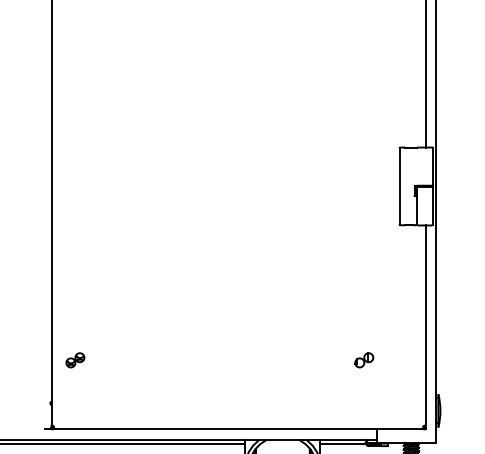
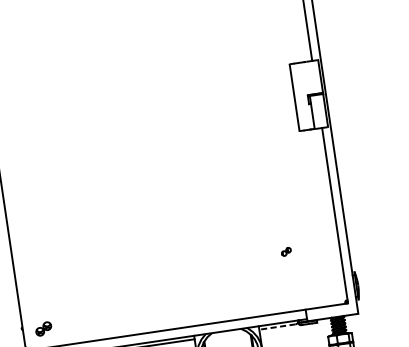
part: (75, 360) -> (43, 329), moved
part: (364, 360) -> (286, 251), size x0.6
line: (341, 444) -> (277, 327), solid -> dashed

